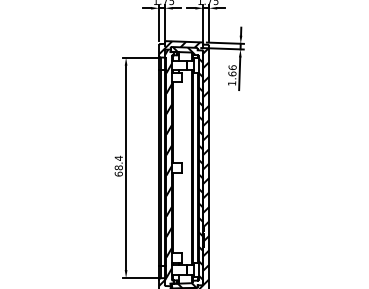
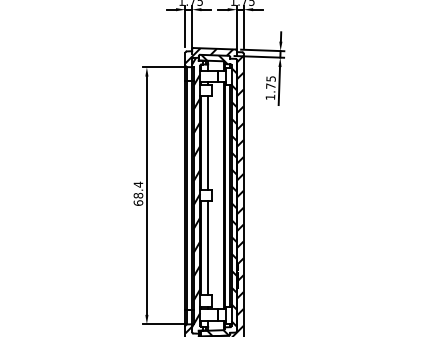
text: (232, 70) -> (270, 82), 1.66 -> 1.75
line: (178, 123) -> (208, 143), added
line: (178, 213) -> (208, 248), added

